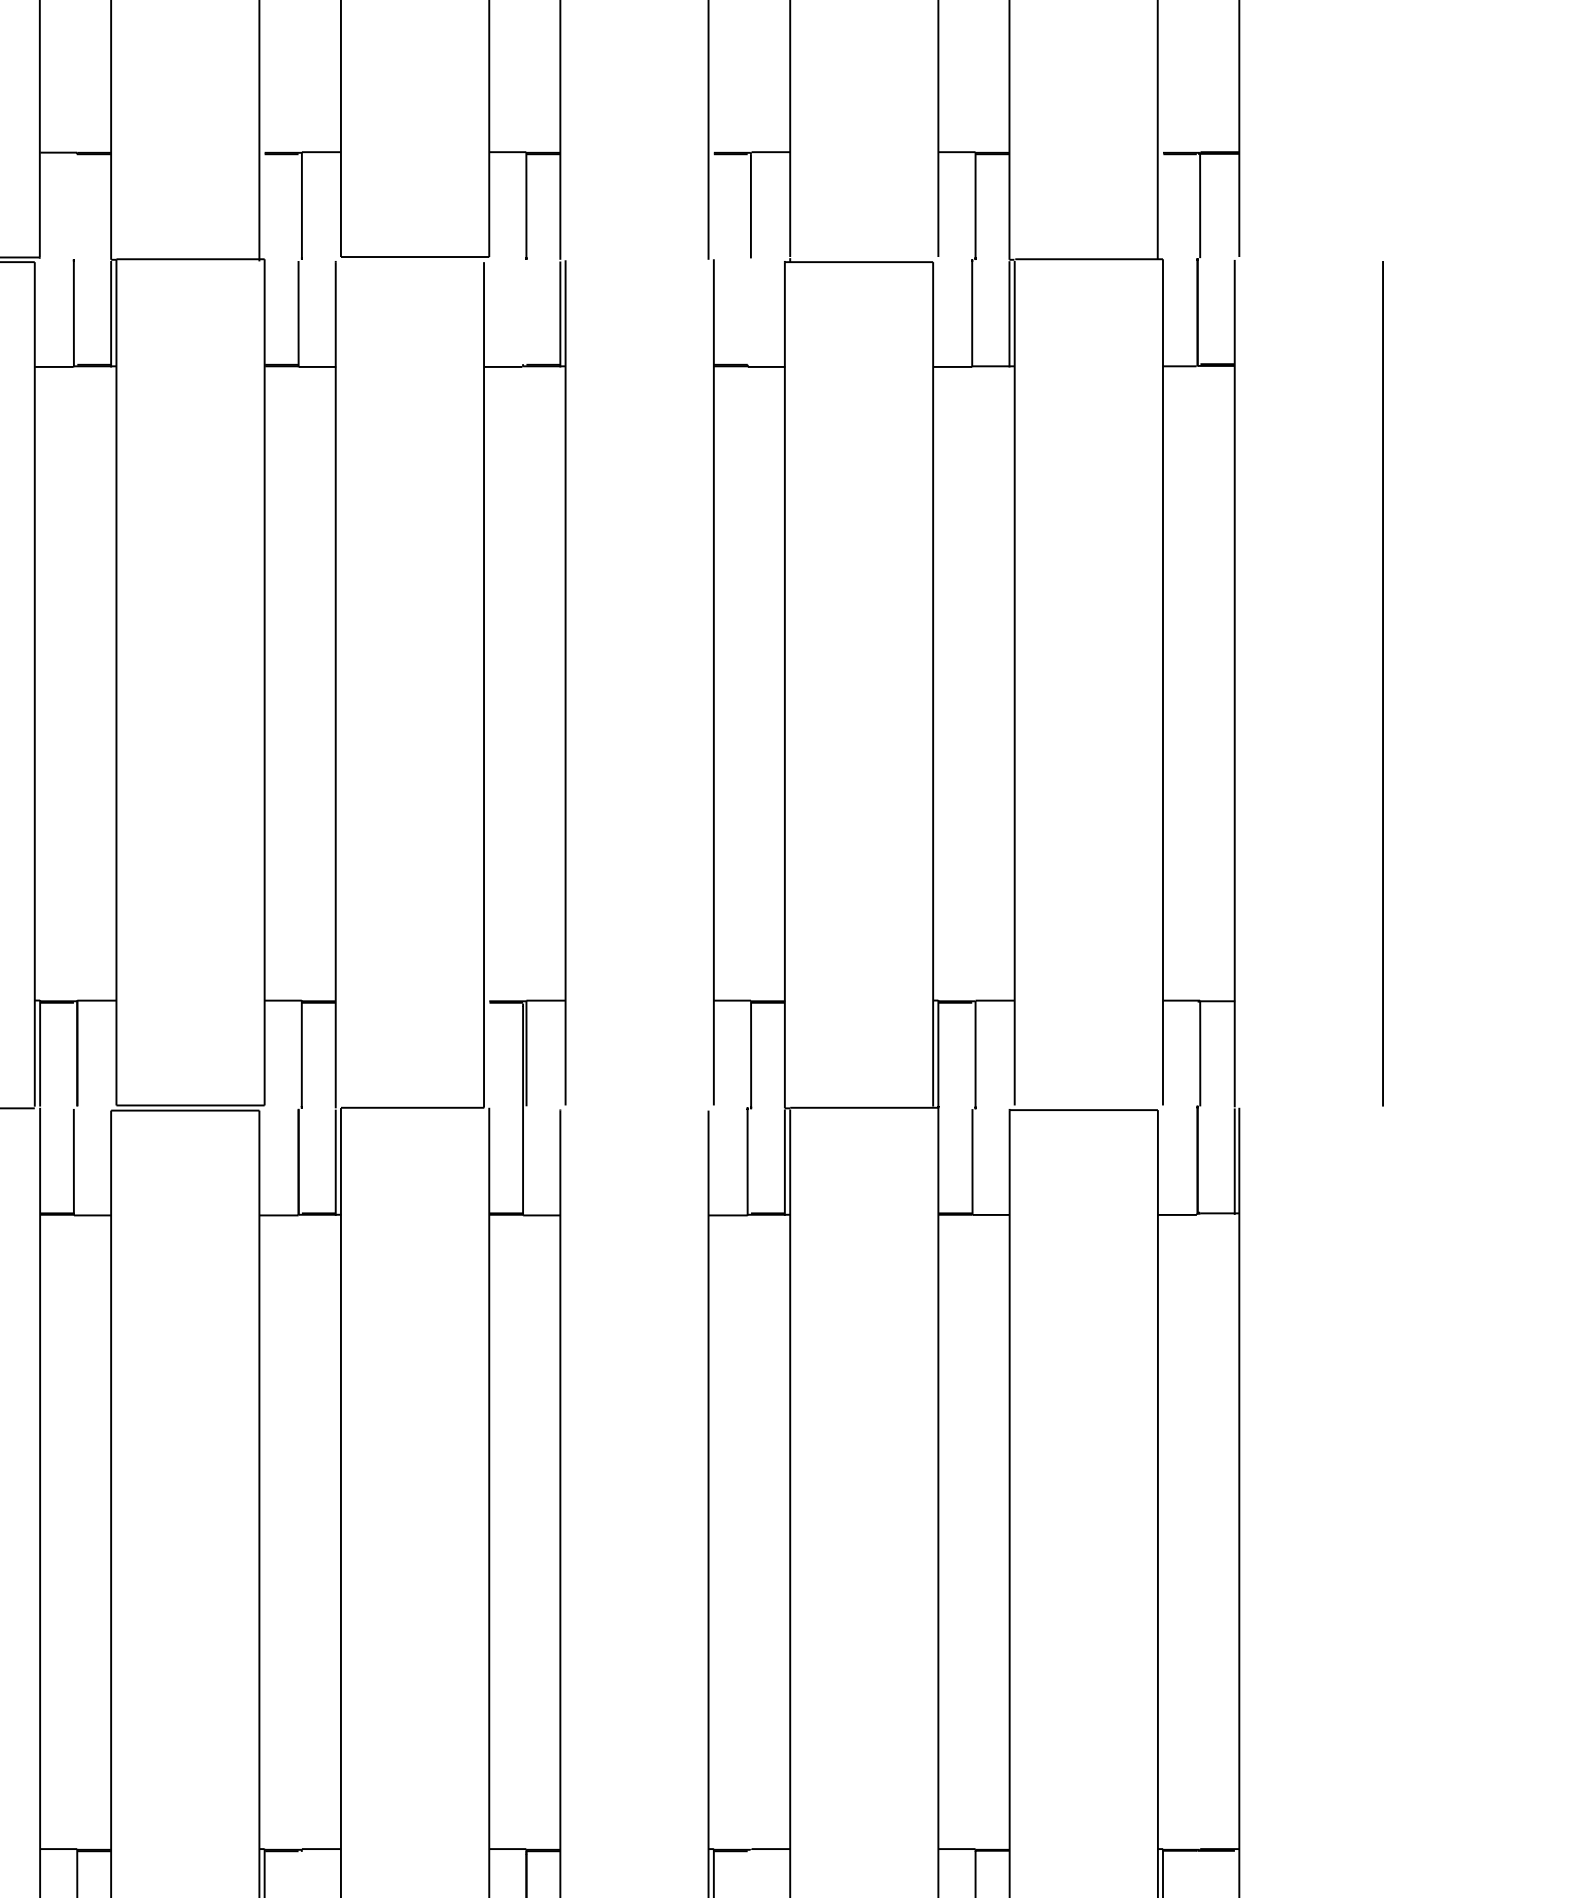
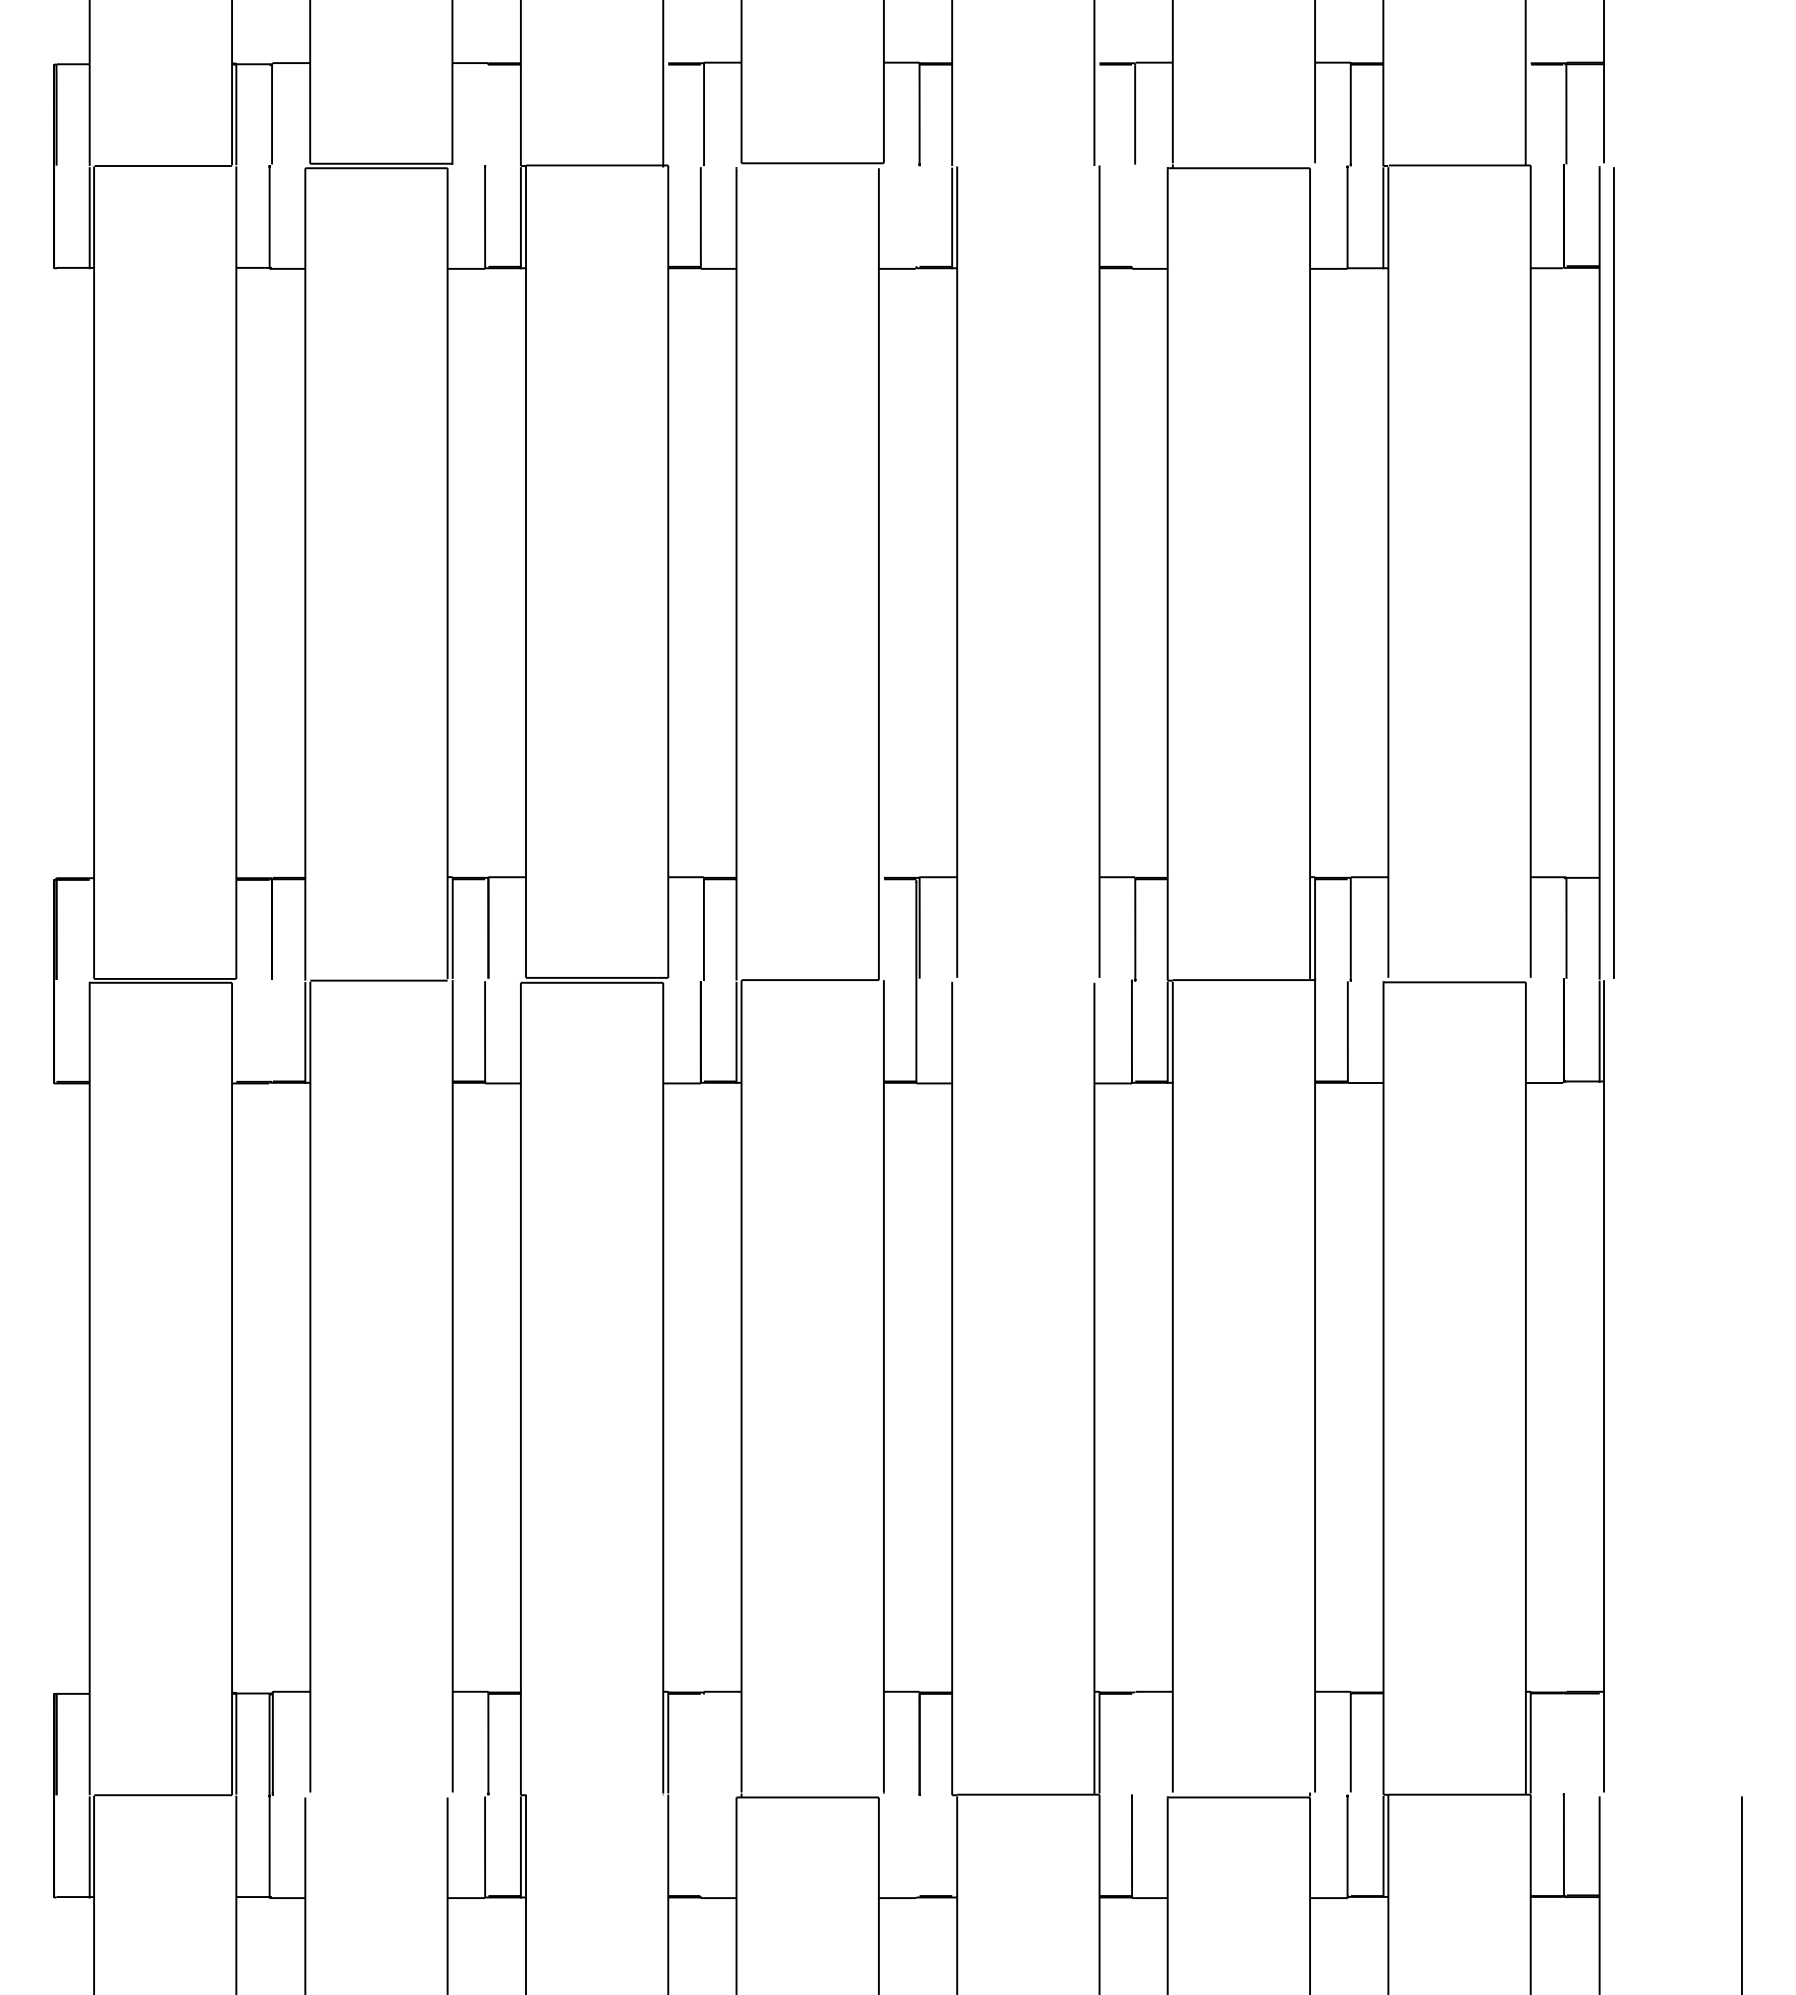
line: (1382, 683) -> (1613, 572), moved

